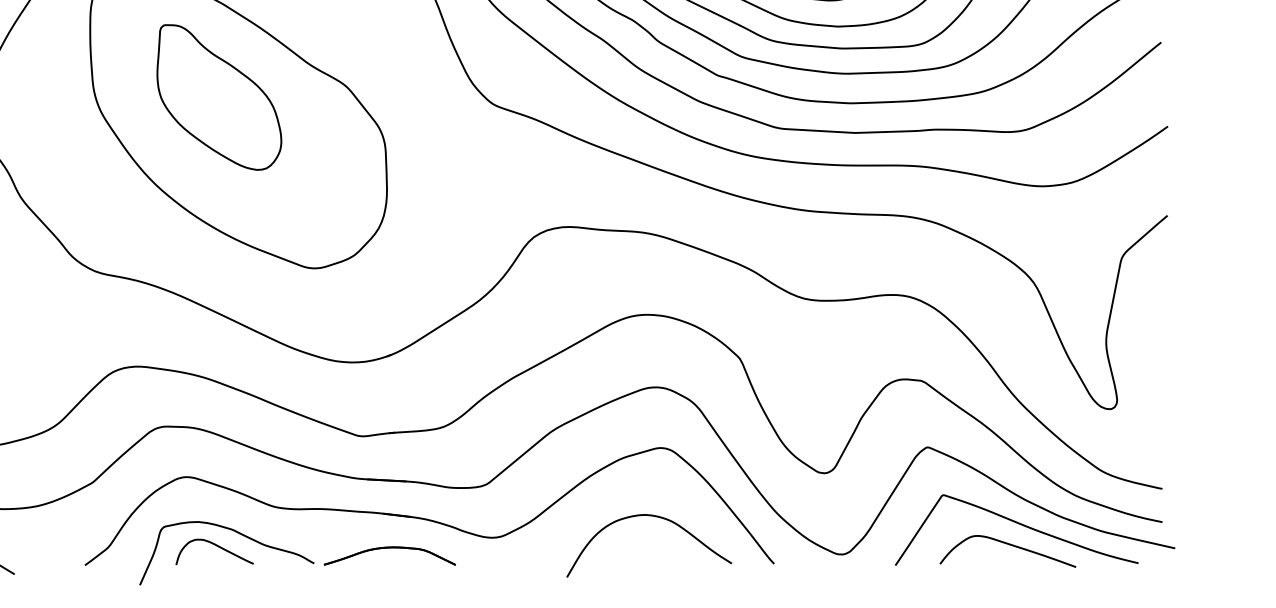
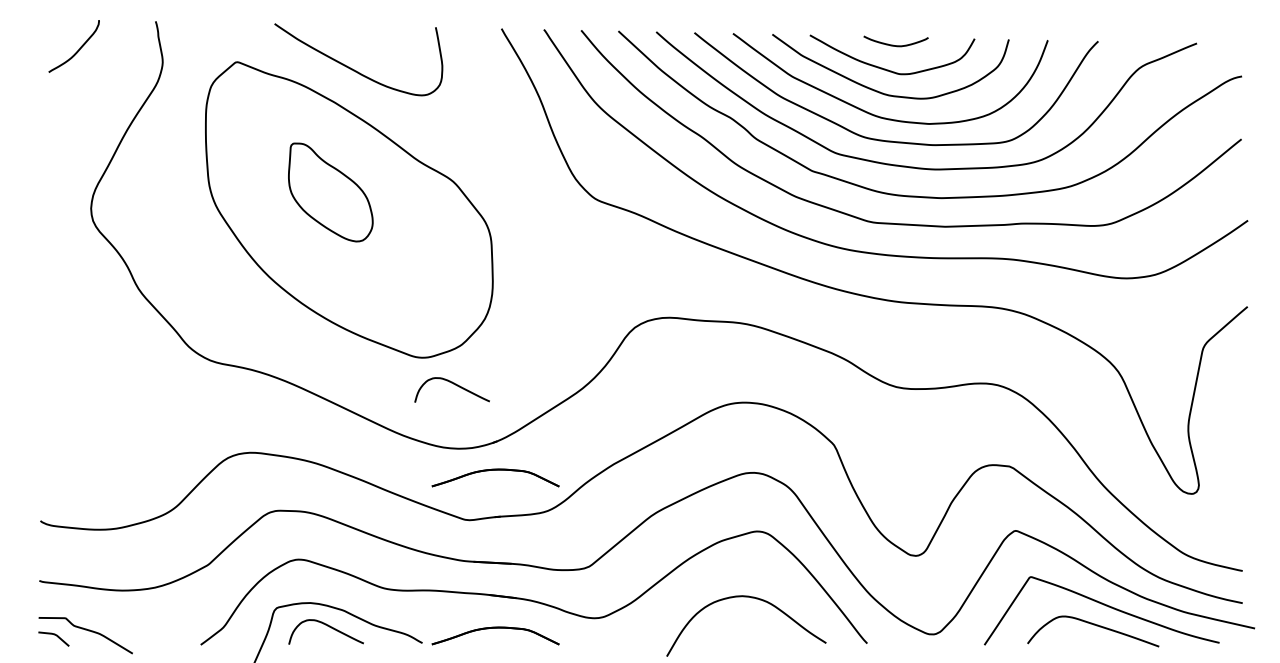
part: (219, 97) -> (330, 192), size x0.7
curve: (346, 296) -> (453, 384), added
part: (389, 384) -> (495, 470), added

